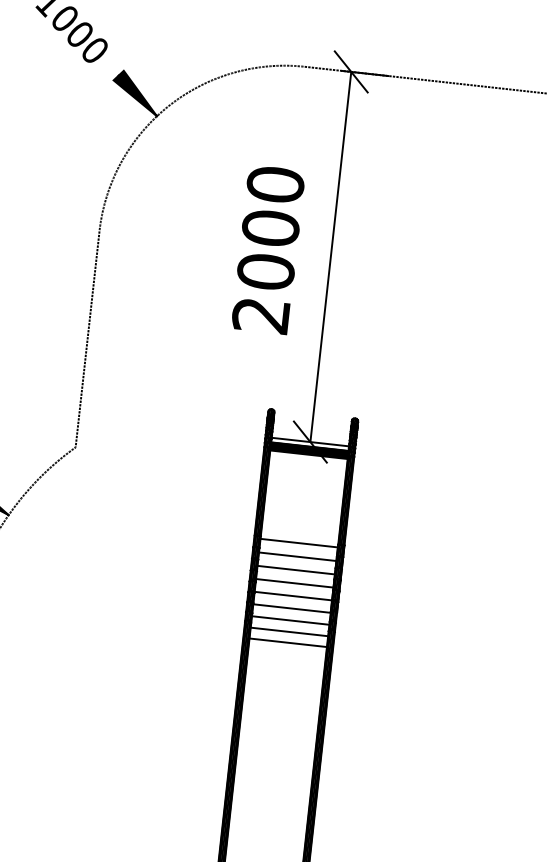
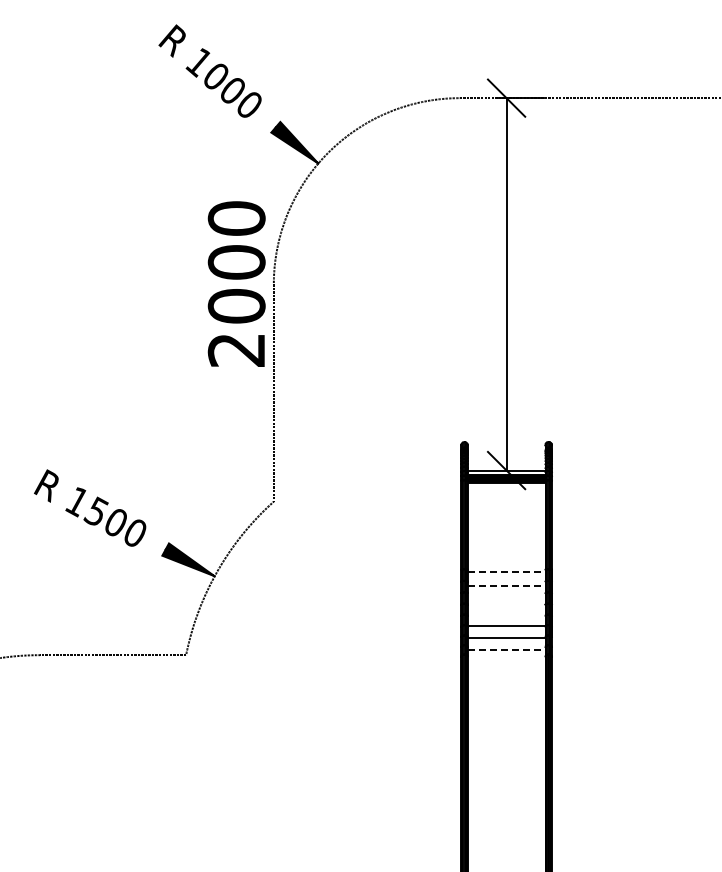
text: (268, 249) -> (236, 283), moved
line: (299, 543) -> (506, 572), solid -> dashed
line: (297, 556) -> (506, 585), solid -> dashed
line: (296, 570) -> (506, 599), removed
line: (294, 583) -> (506, 612), removed
line: (290, 620) -> (506, 650), solid -> dashed
line: (289, 631) -> (506, 661), removed
line: (288, 642) -> (506, 672), removed

